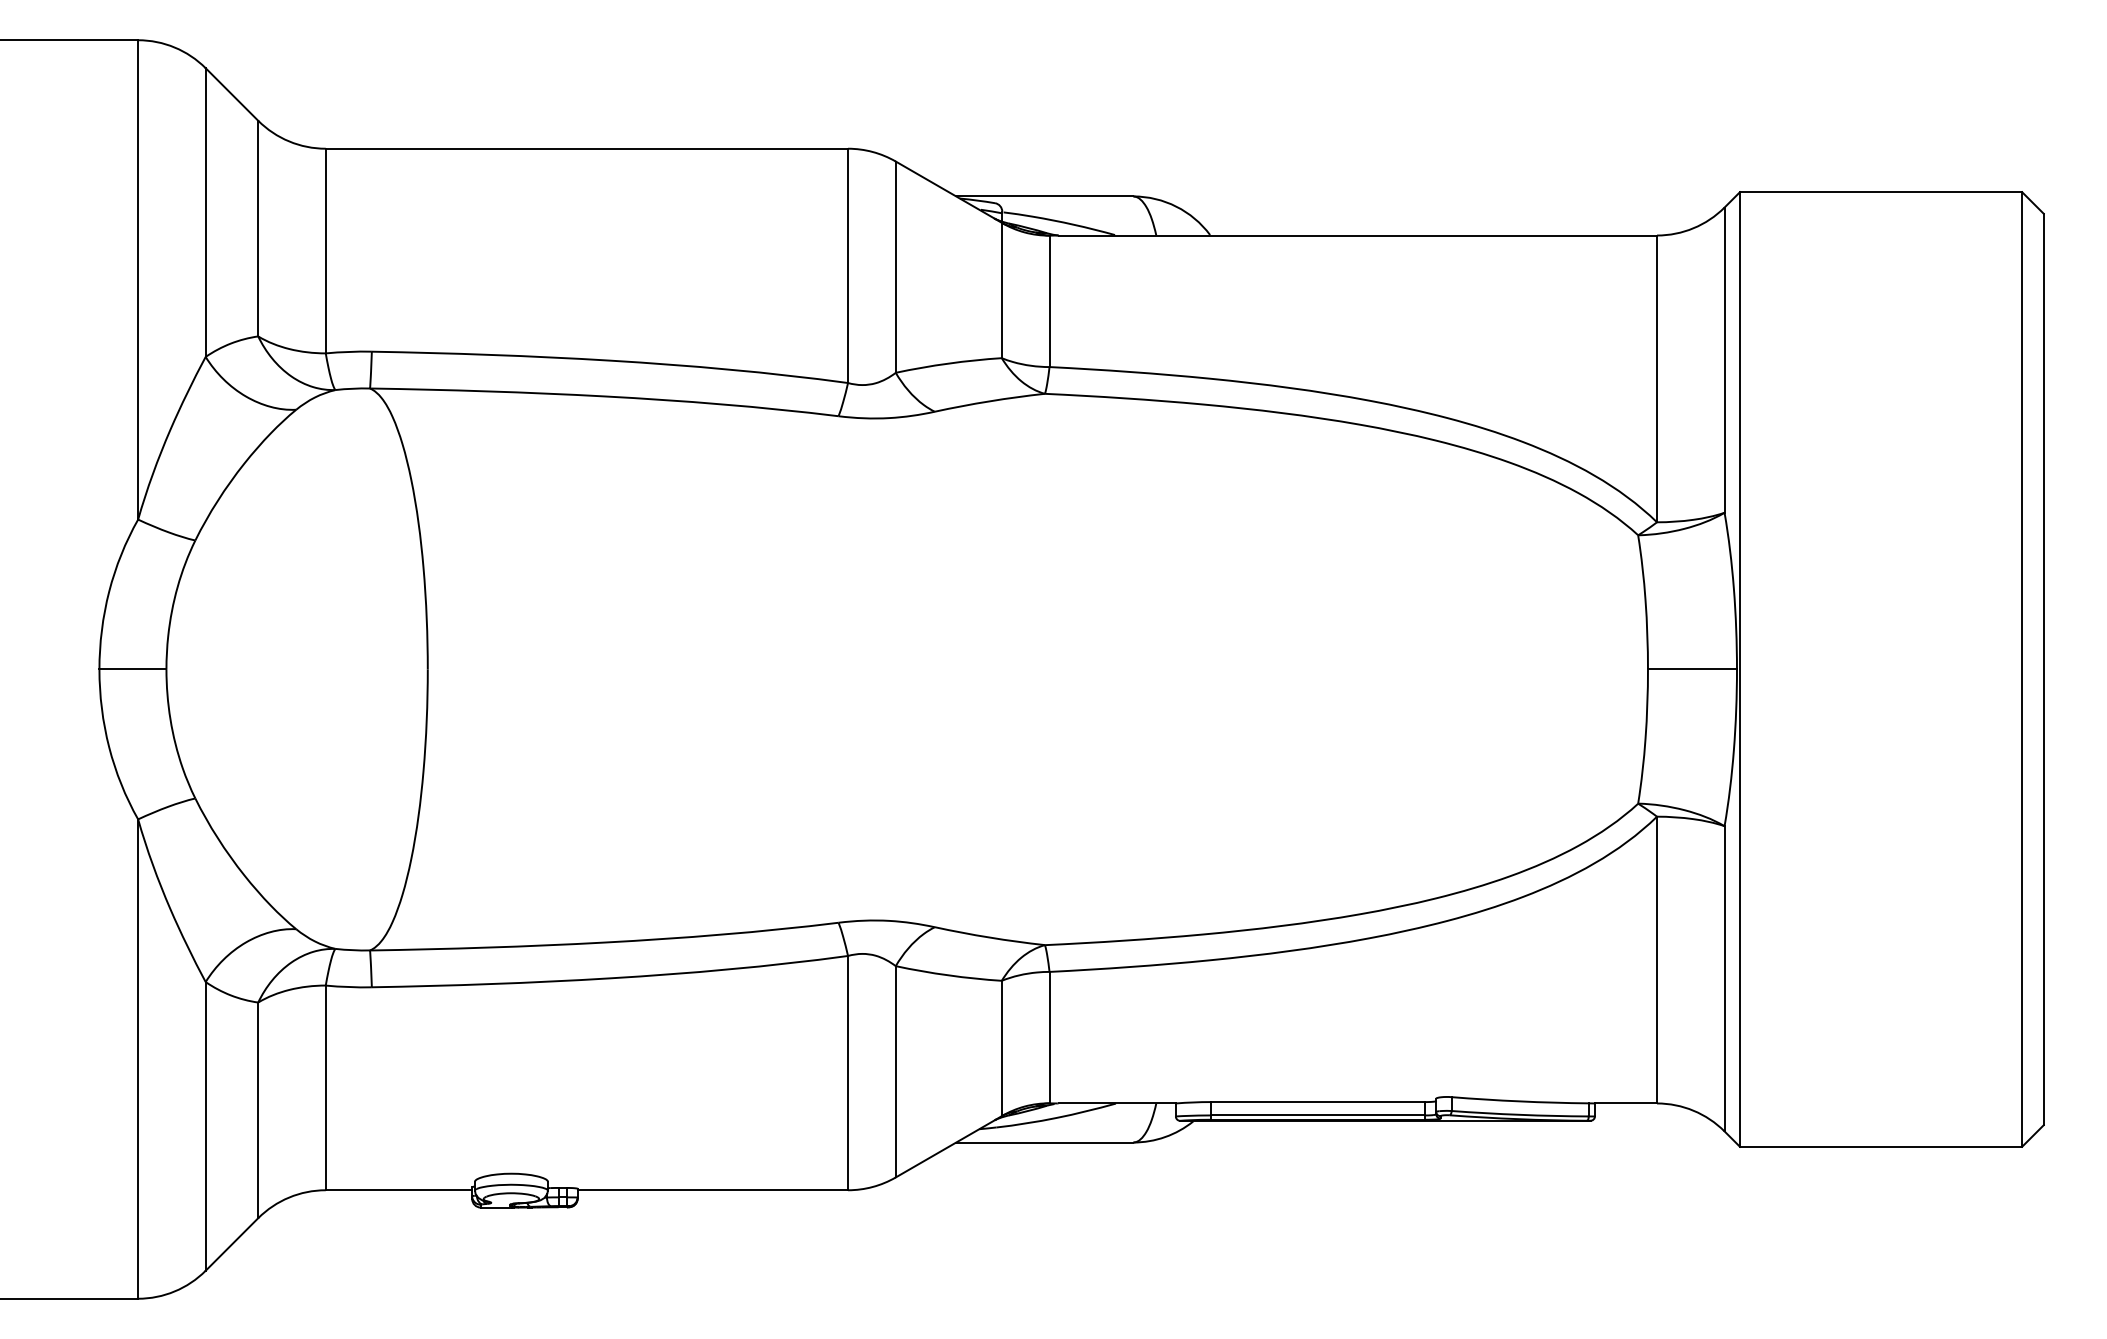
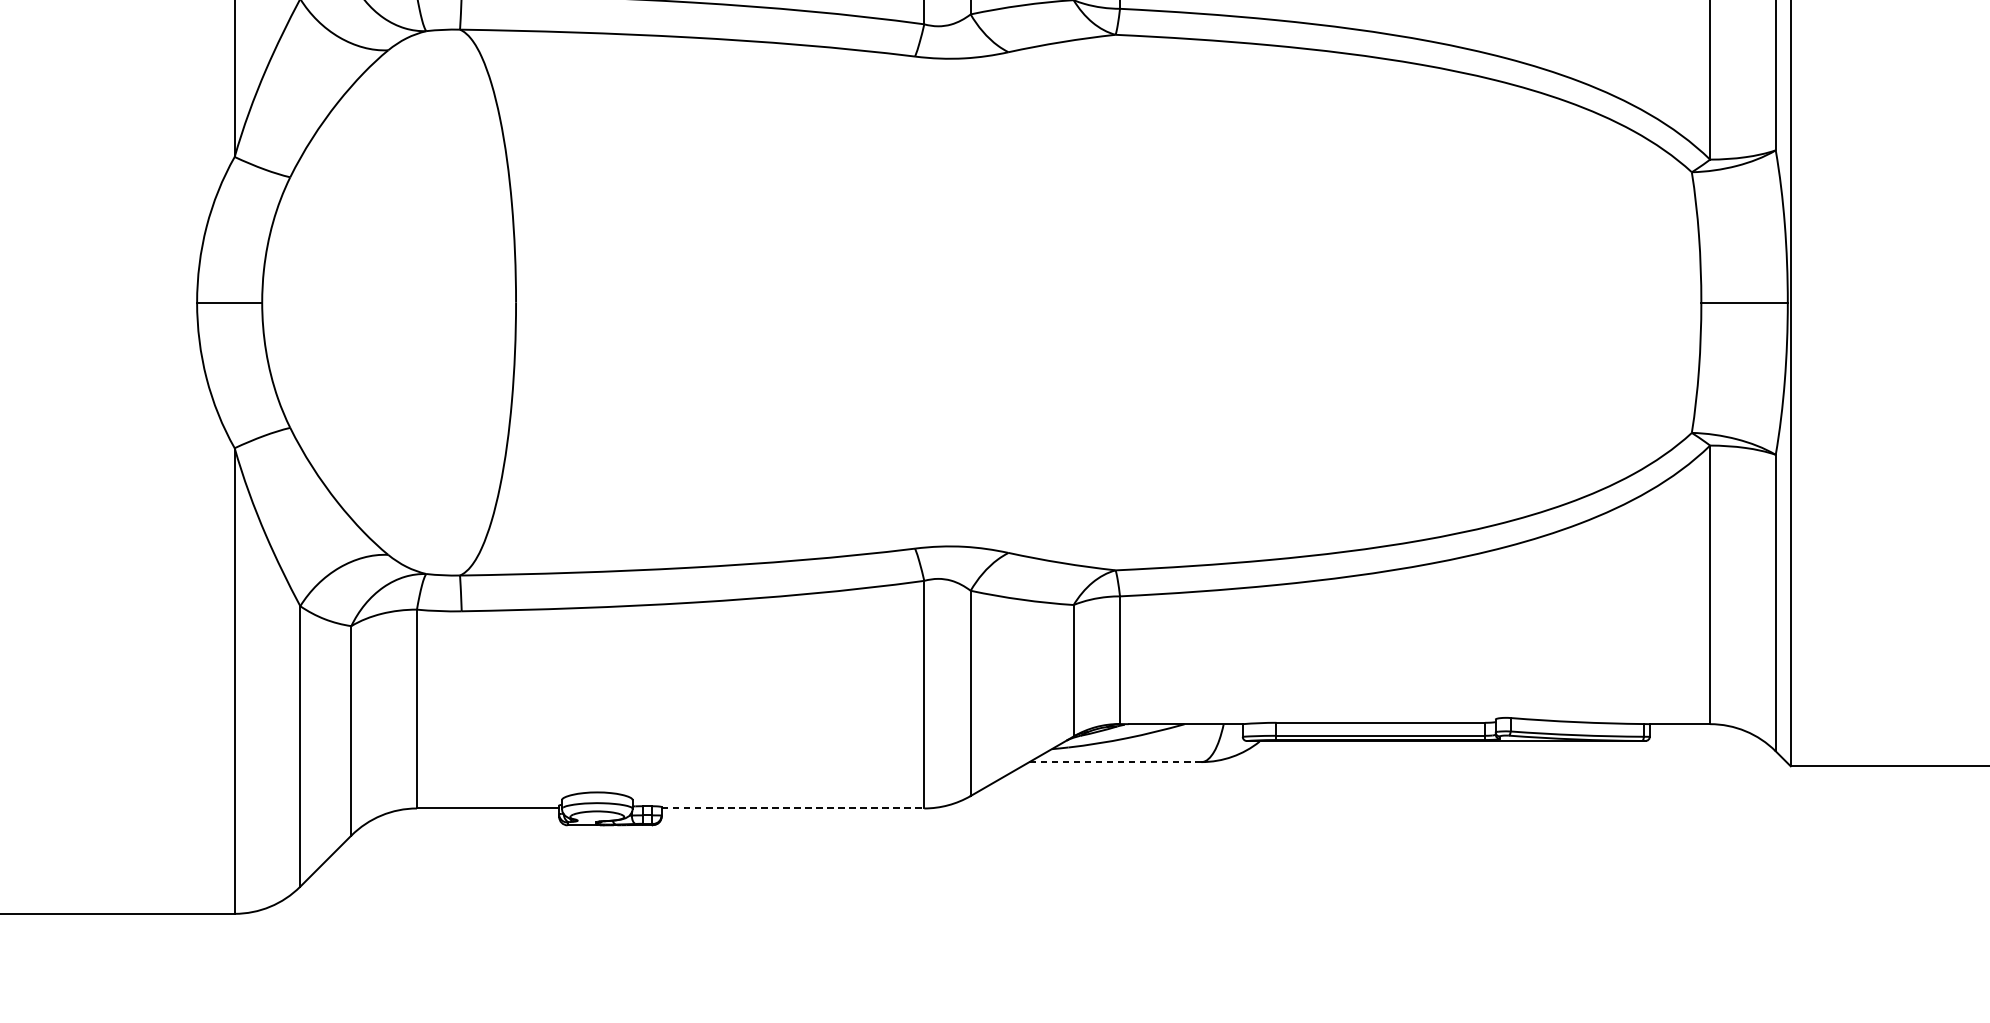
line: (1044, 1142) -> (1115, 762), solid -> dashed
line: (713, 1190) -> (793, 808), solid -> dashed

